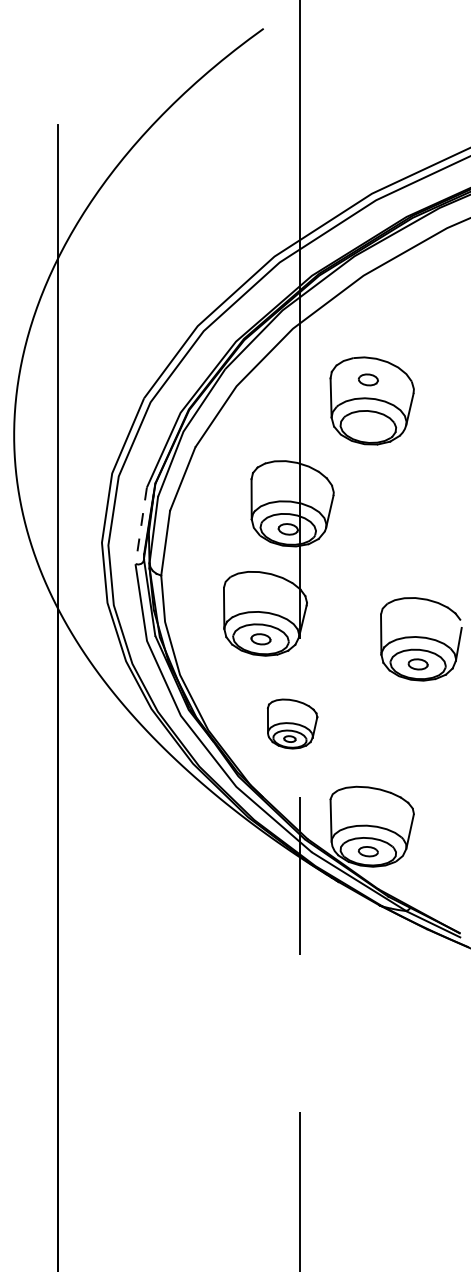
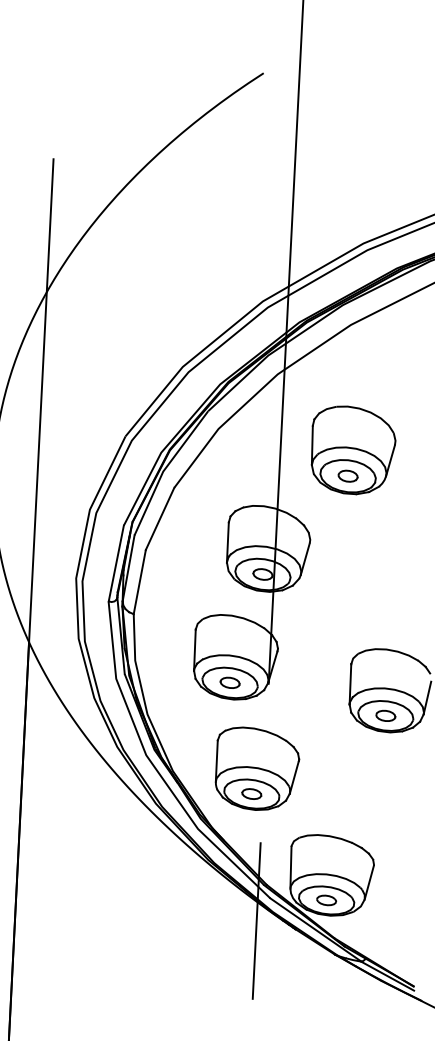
part: (368, 379) -> (348, 475), moved
line: (141, 525) -> (116, 563), dashed -> solid
part: (292, 723) -> (257, 768), size x1.67

